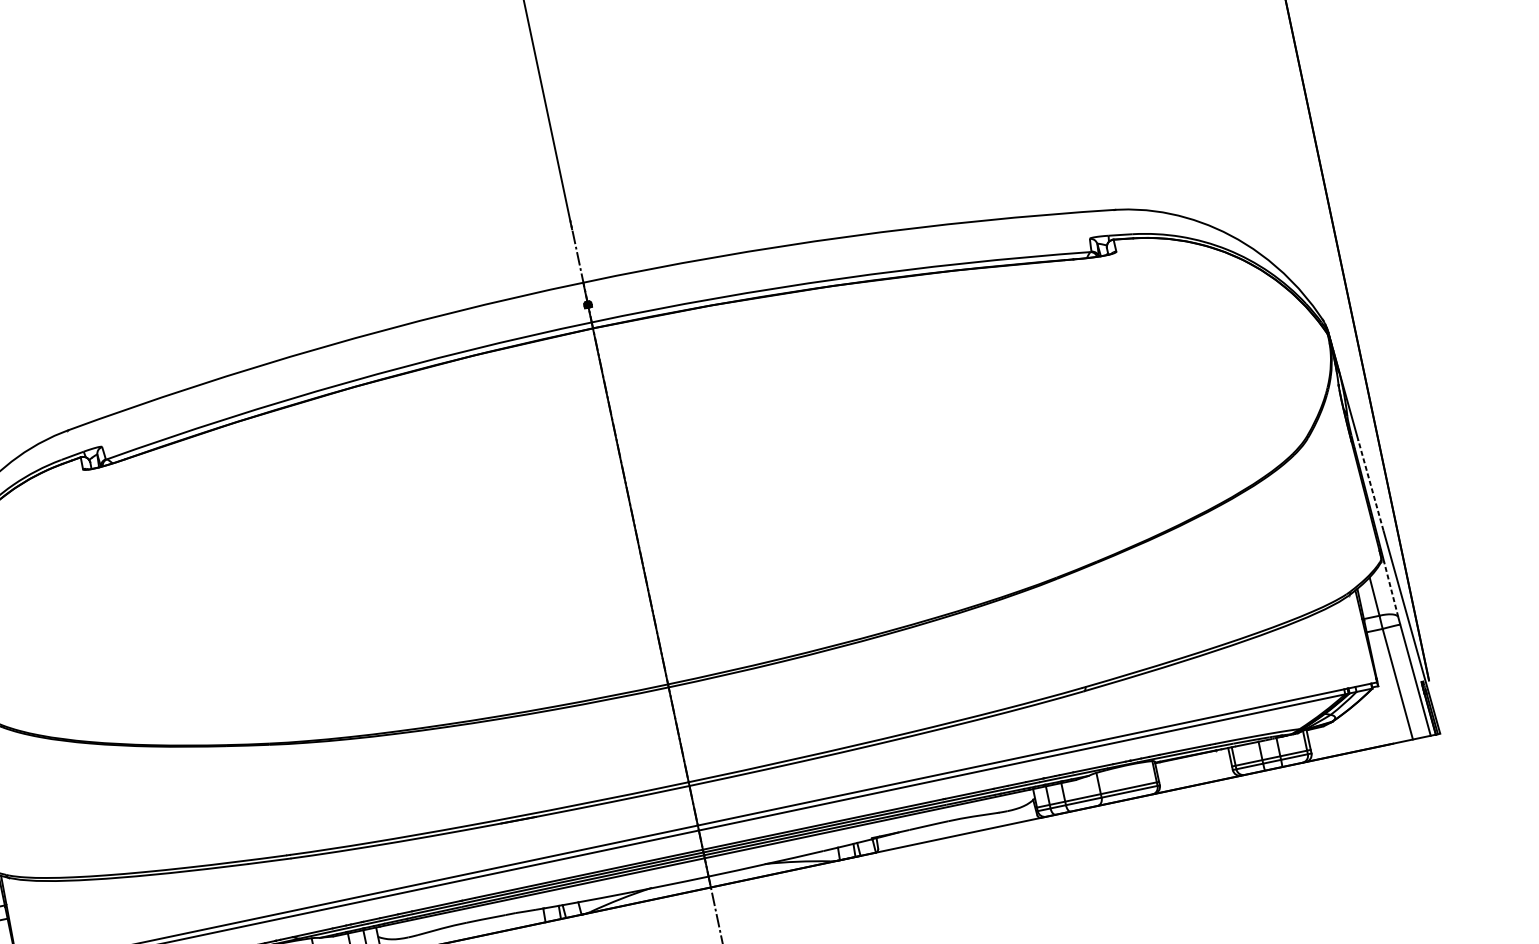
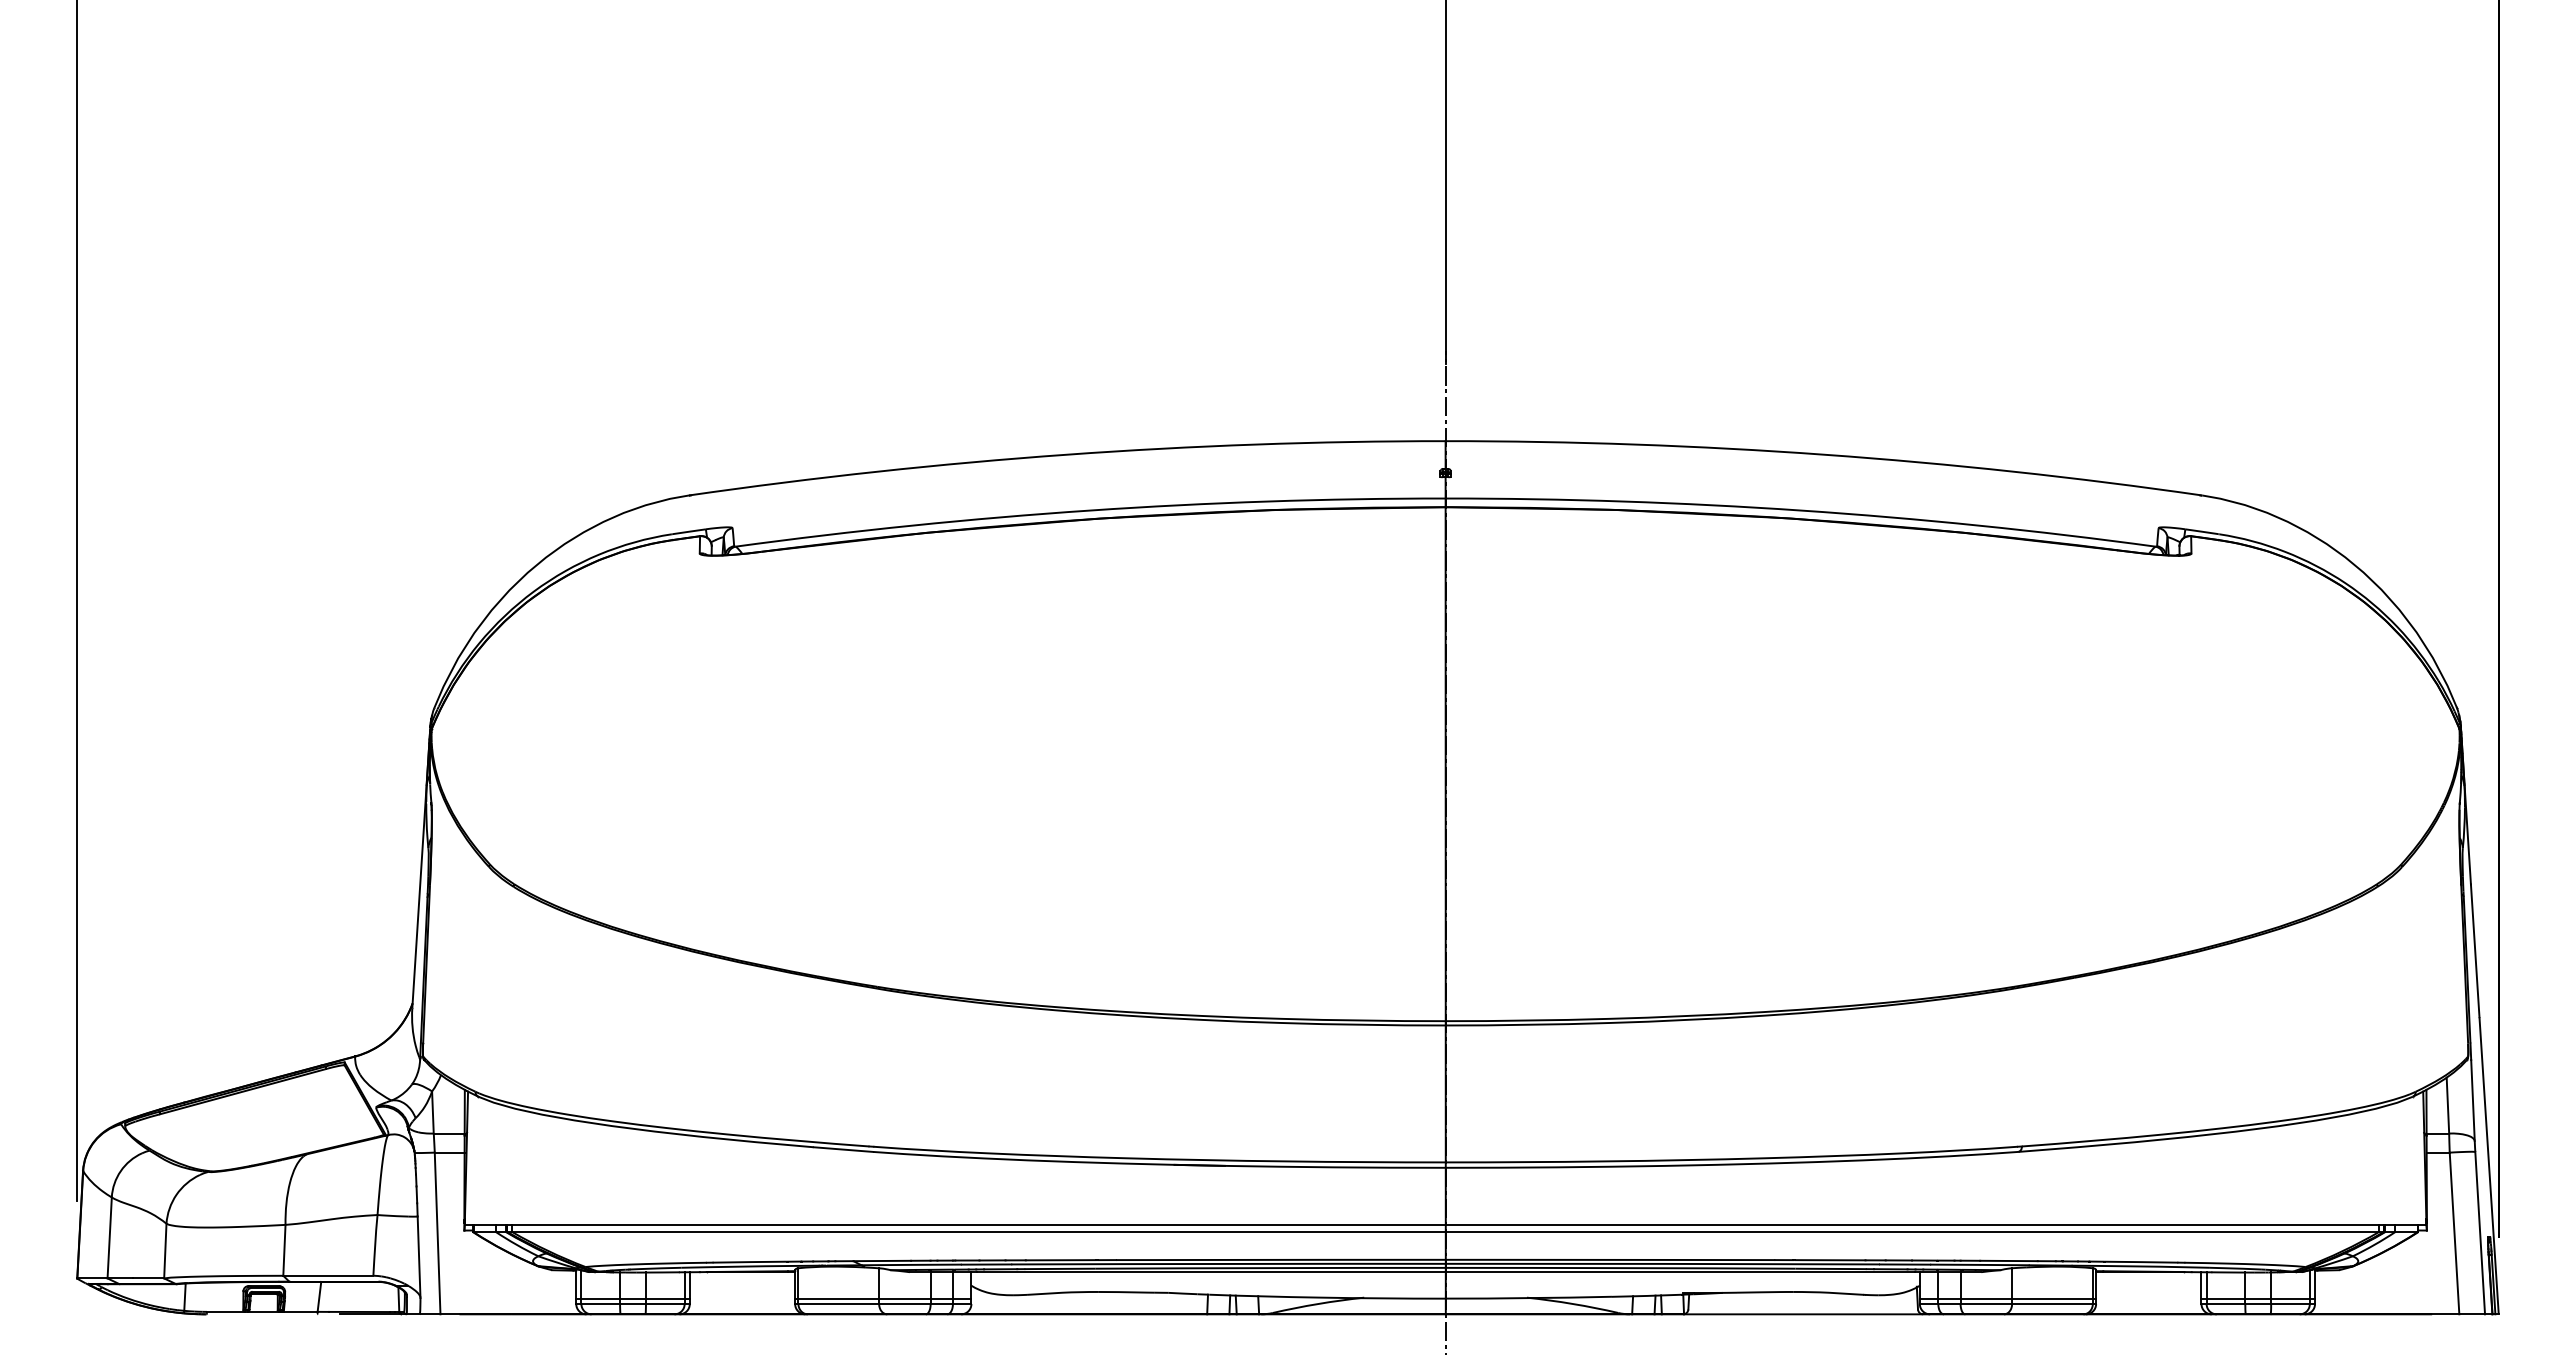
line: (1371, 485) -> (2475, 950), dashed -> solid
line: (1390, 588) -> (2472, 1099), dashed -> solid

